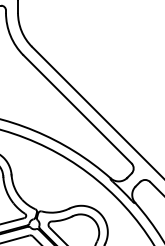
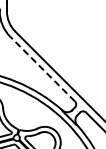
line: (77, 110) -> (42, 69), solid -> dashed

